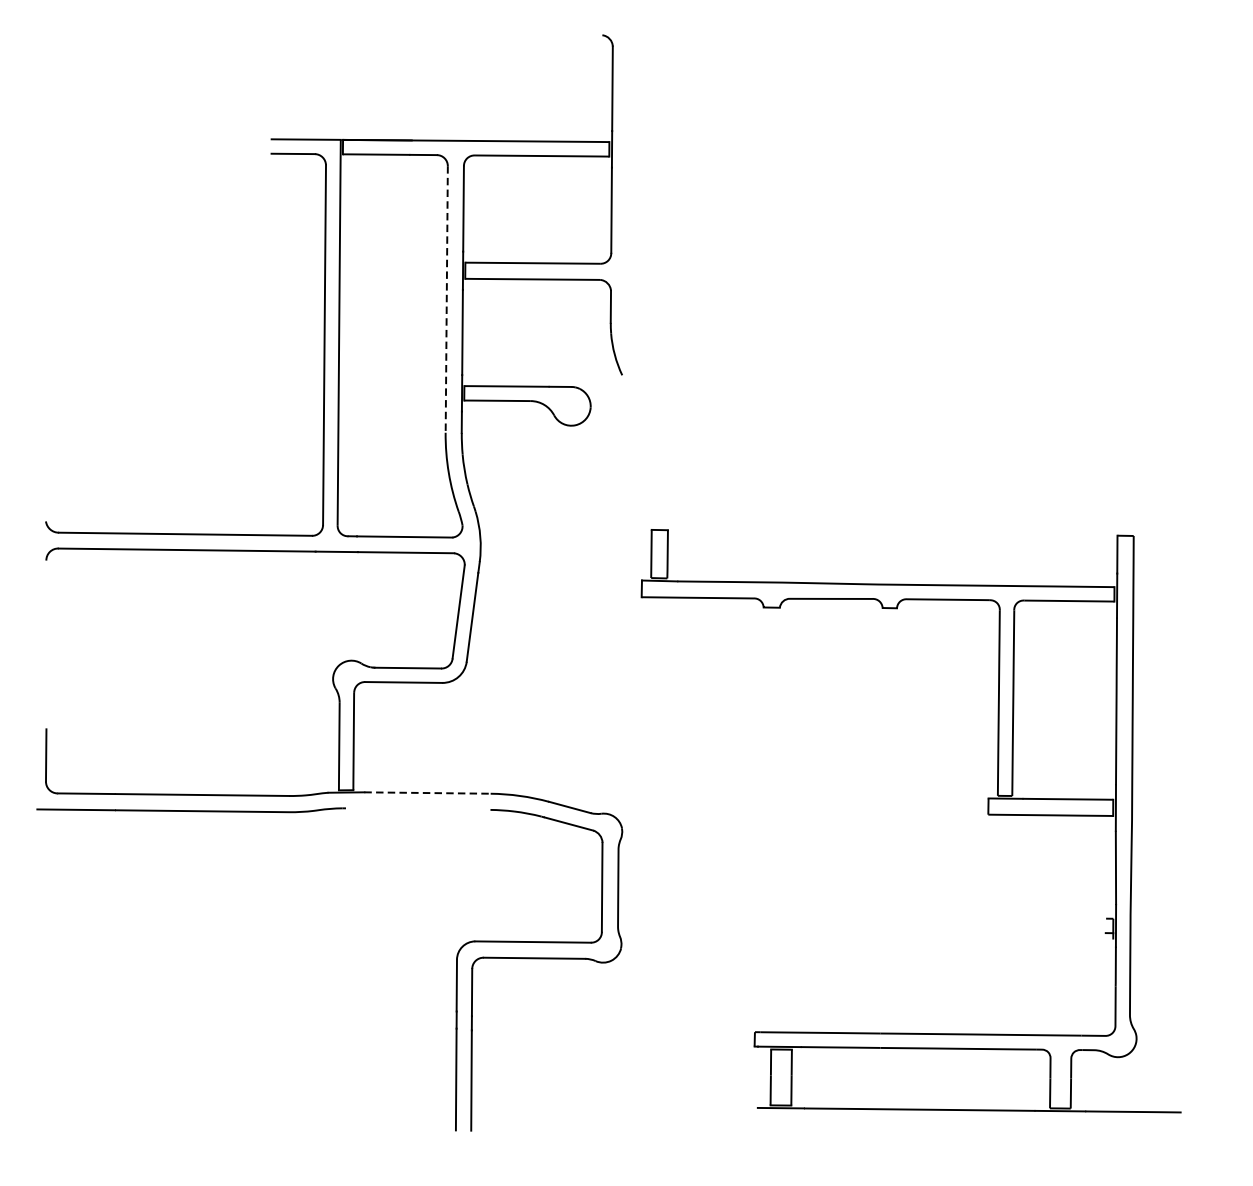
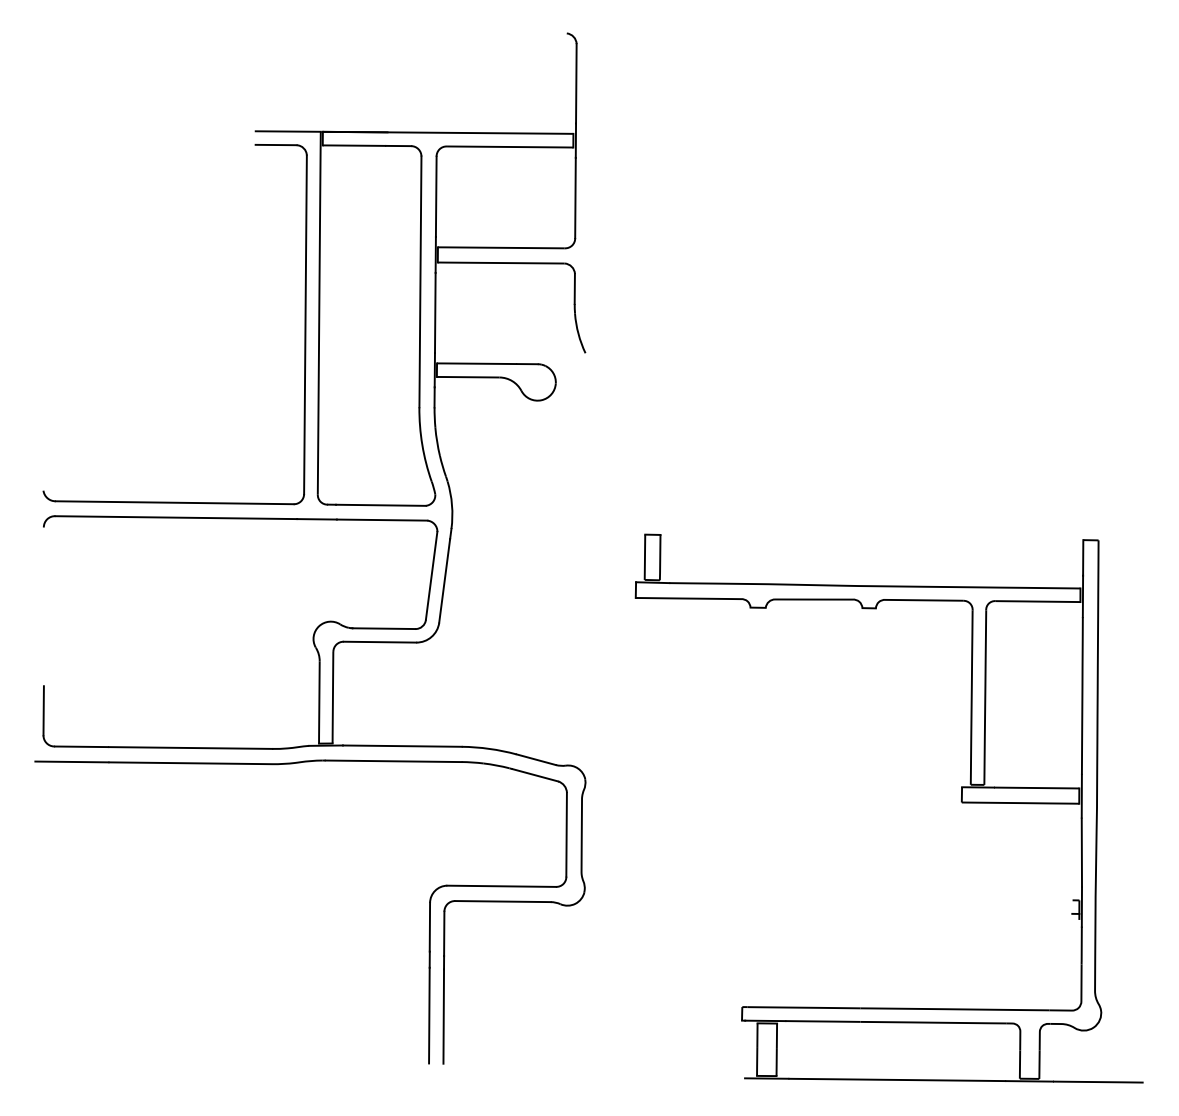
line: (446, 300) -> (420, 282), dashed -> solid
line: (427, 793) -> (402, 746), dashed -> solid
line: (418, 809) -> (393, 761), added
part: (986, 813) -> (960, 801), moved

